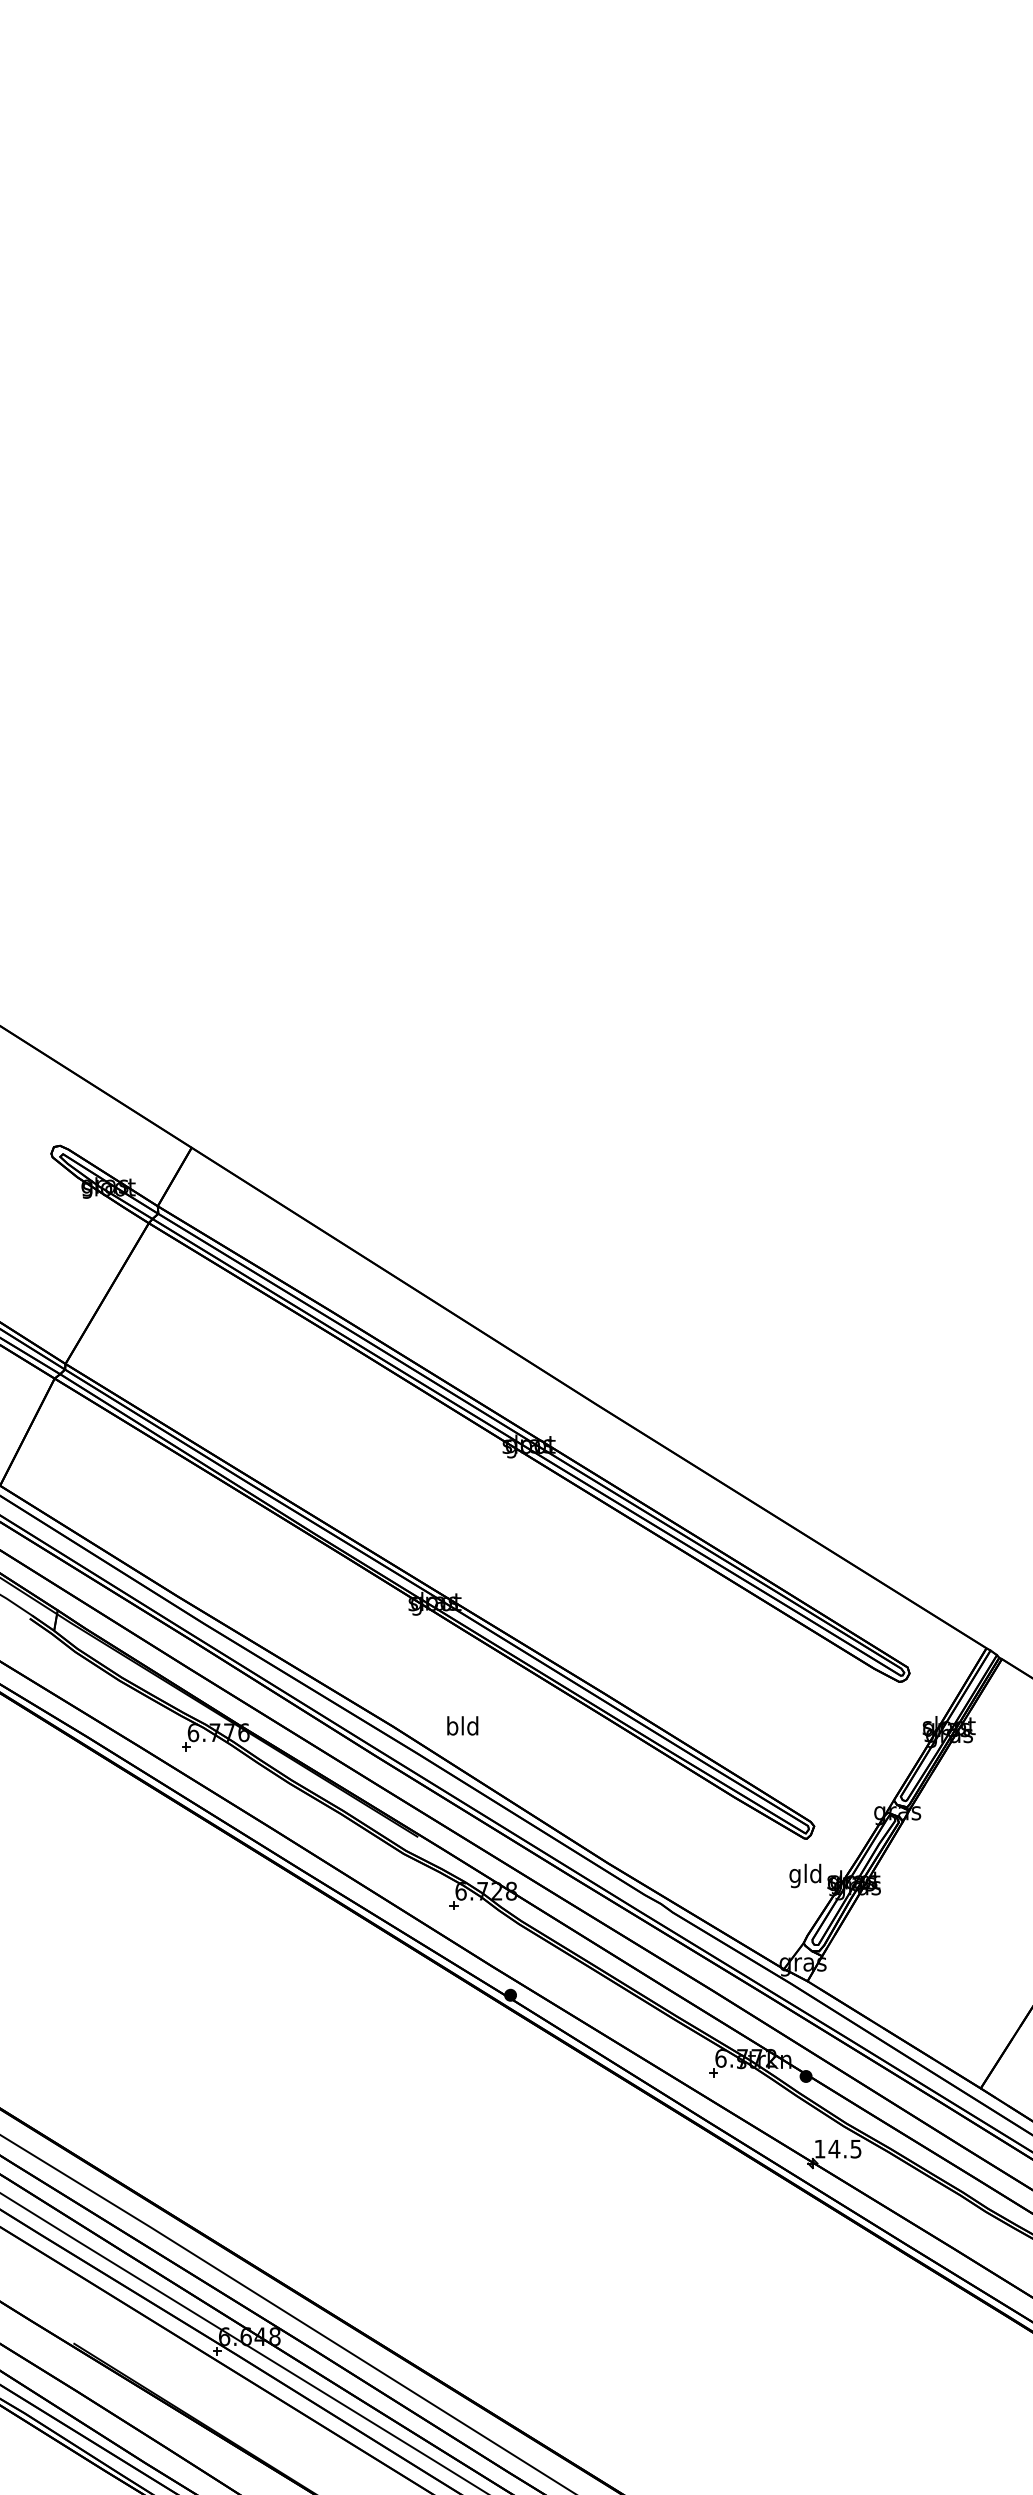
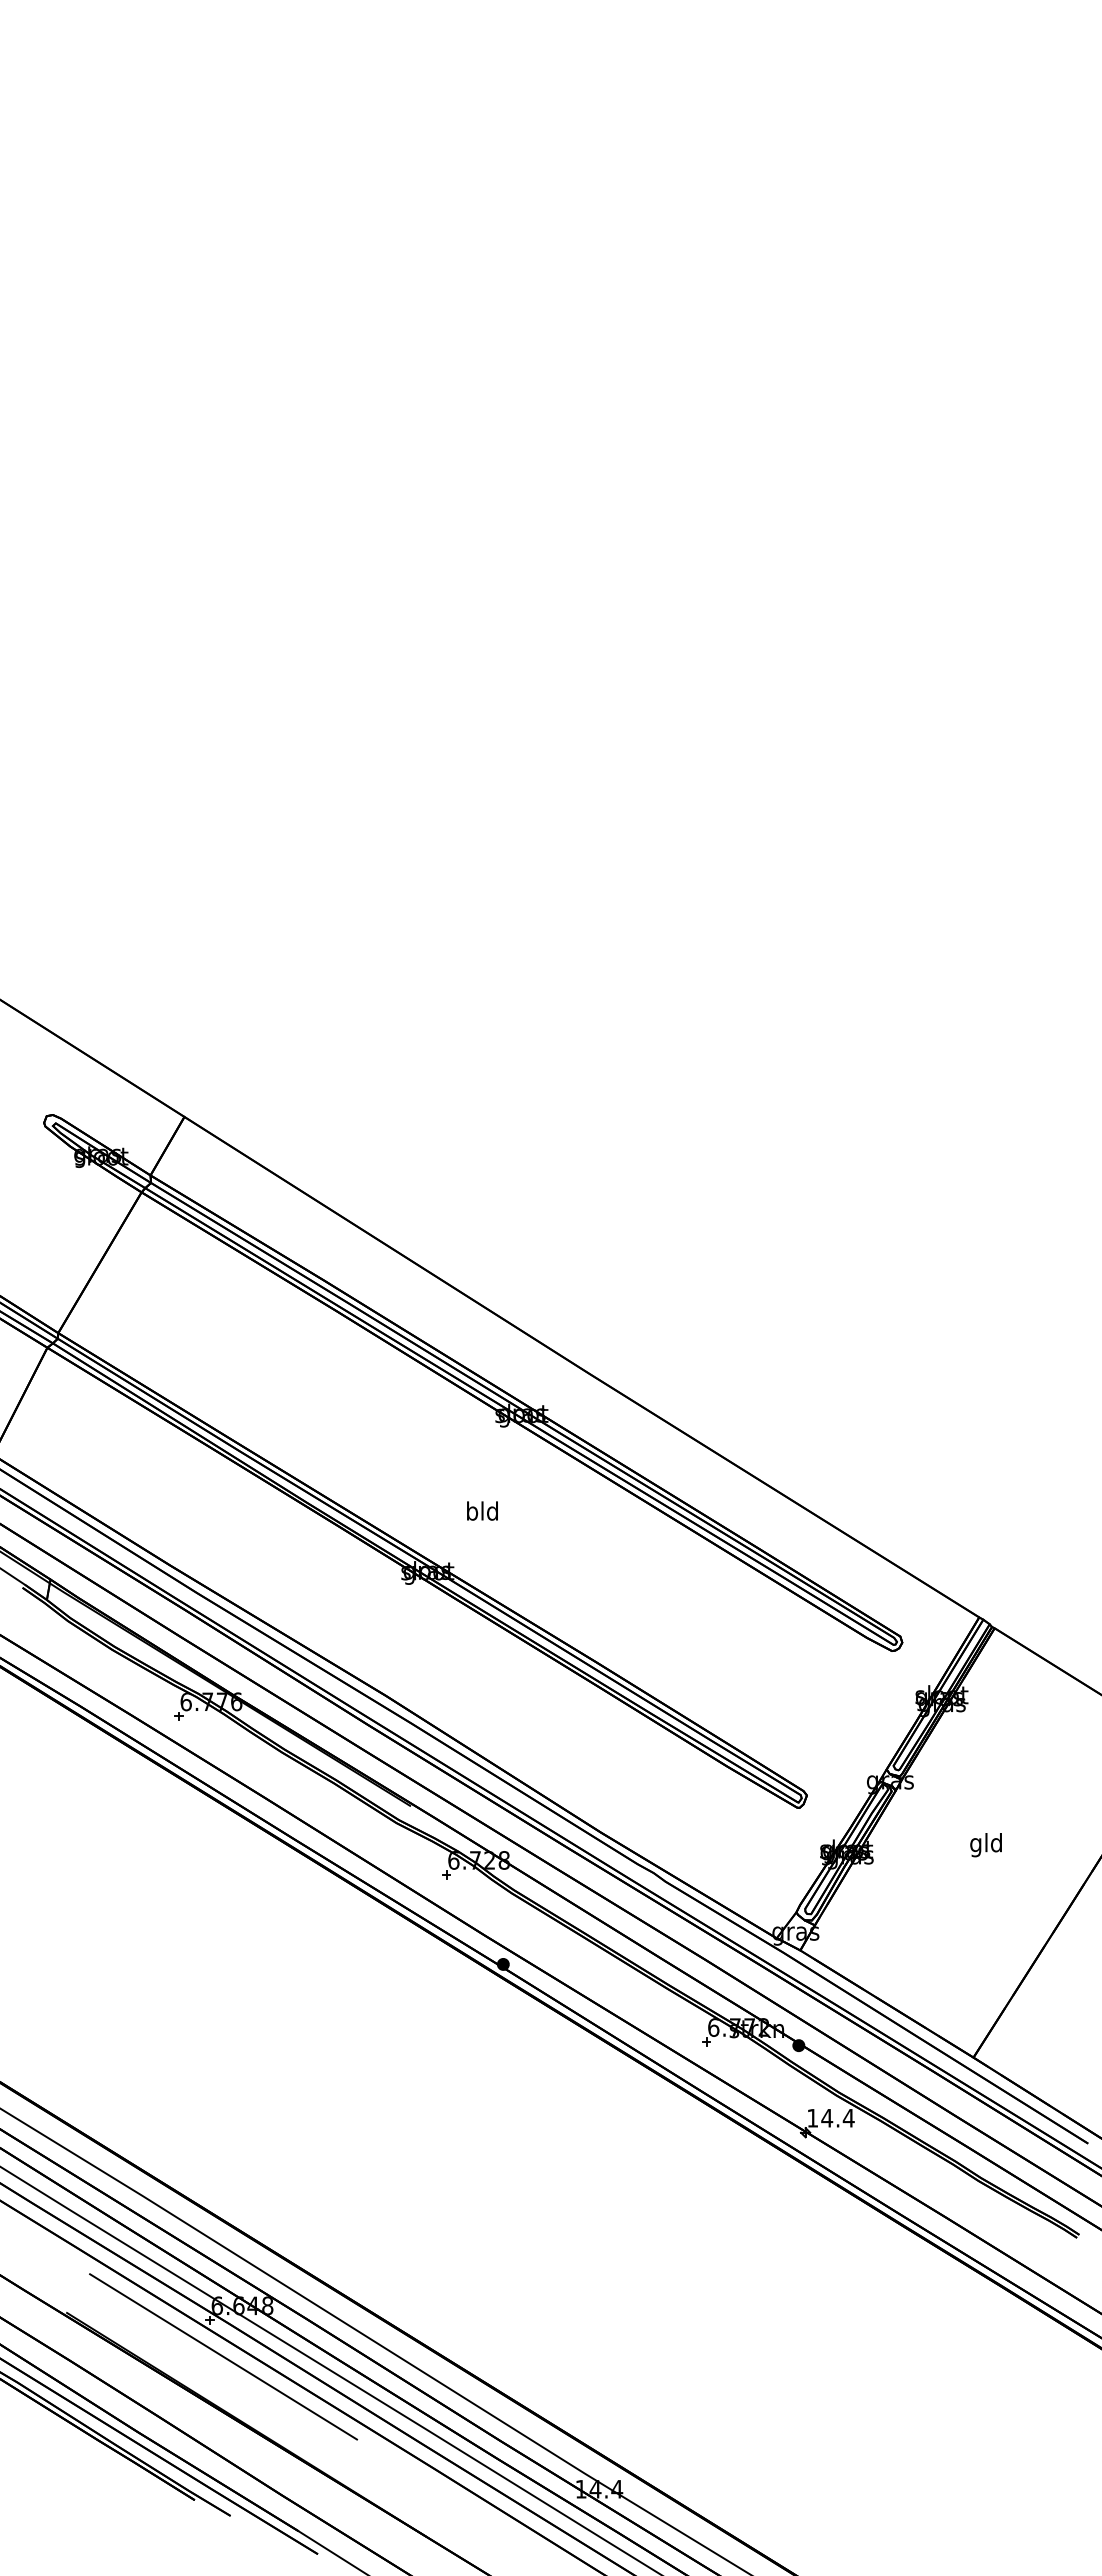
text: (462, 1725) -> (482, 1510), moved
text: (804, 1876) -> (985, 1845), moved
text: (855, 2149) -> (848, 2118), 14.5 -> 14.4
line: (230, 2387) -> (223, 2356), added

